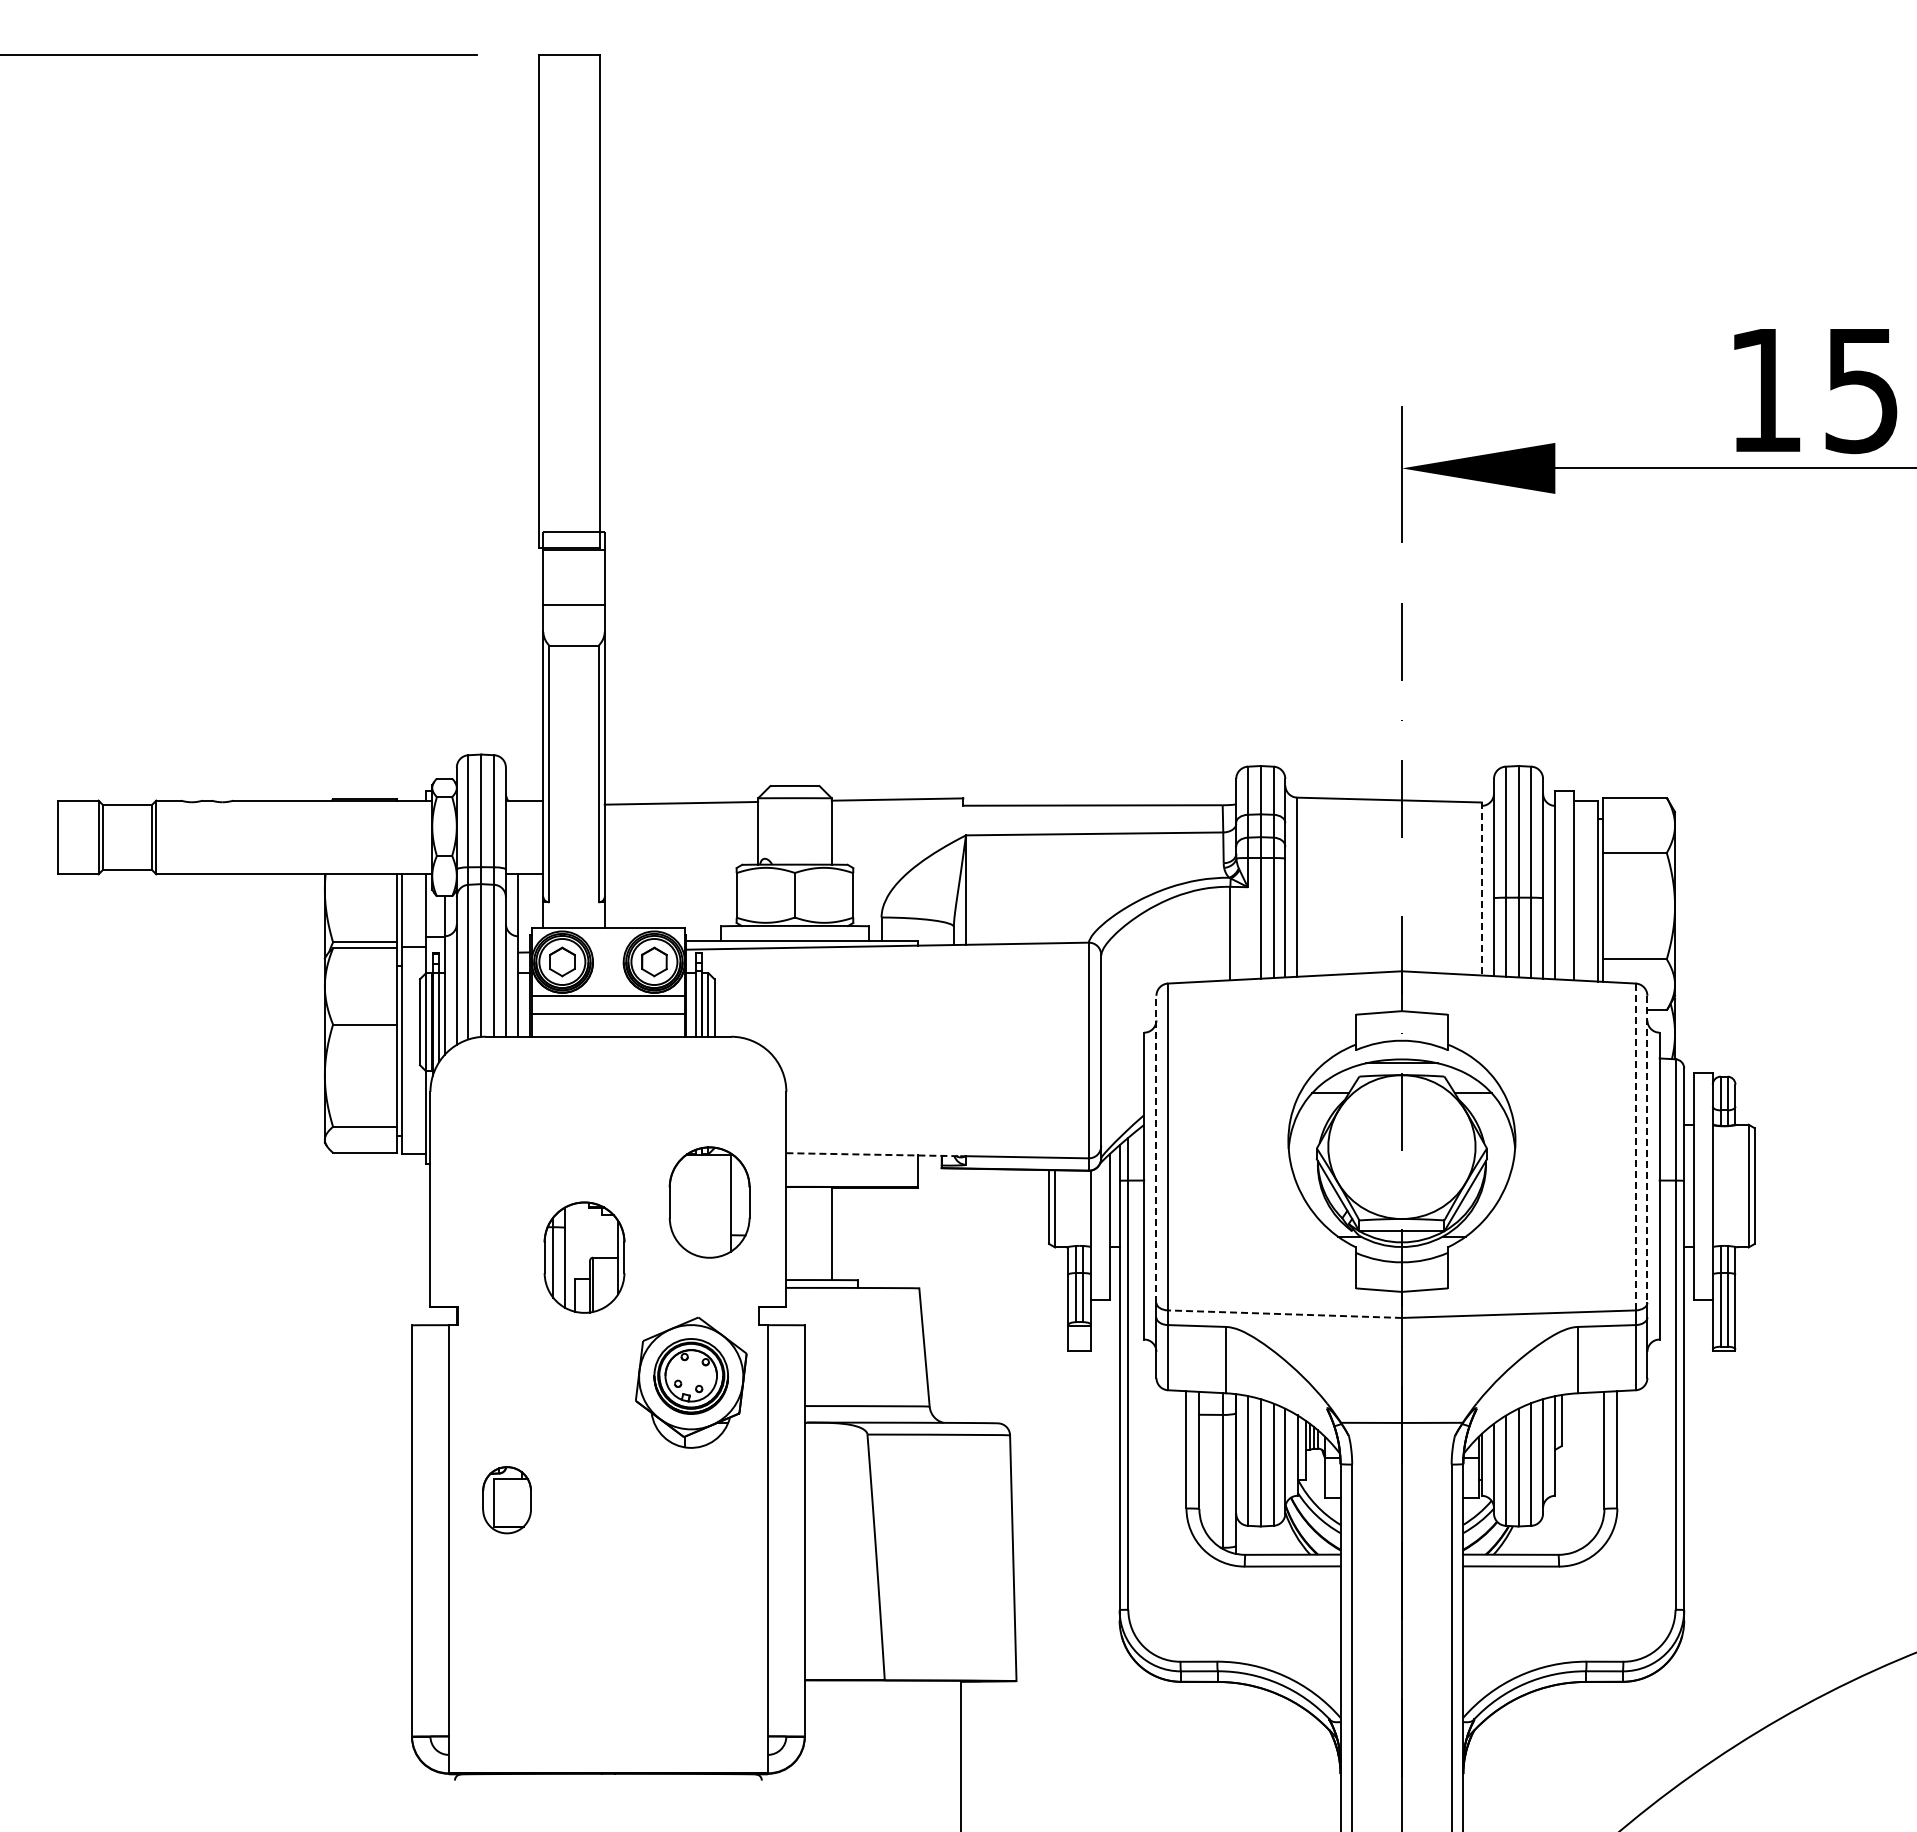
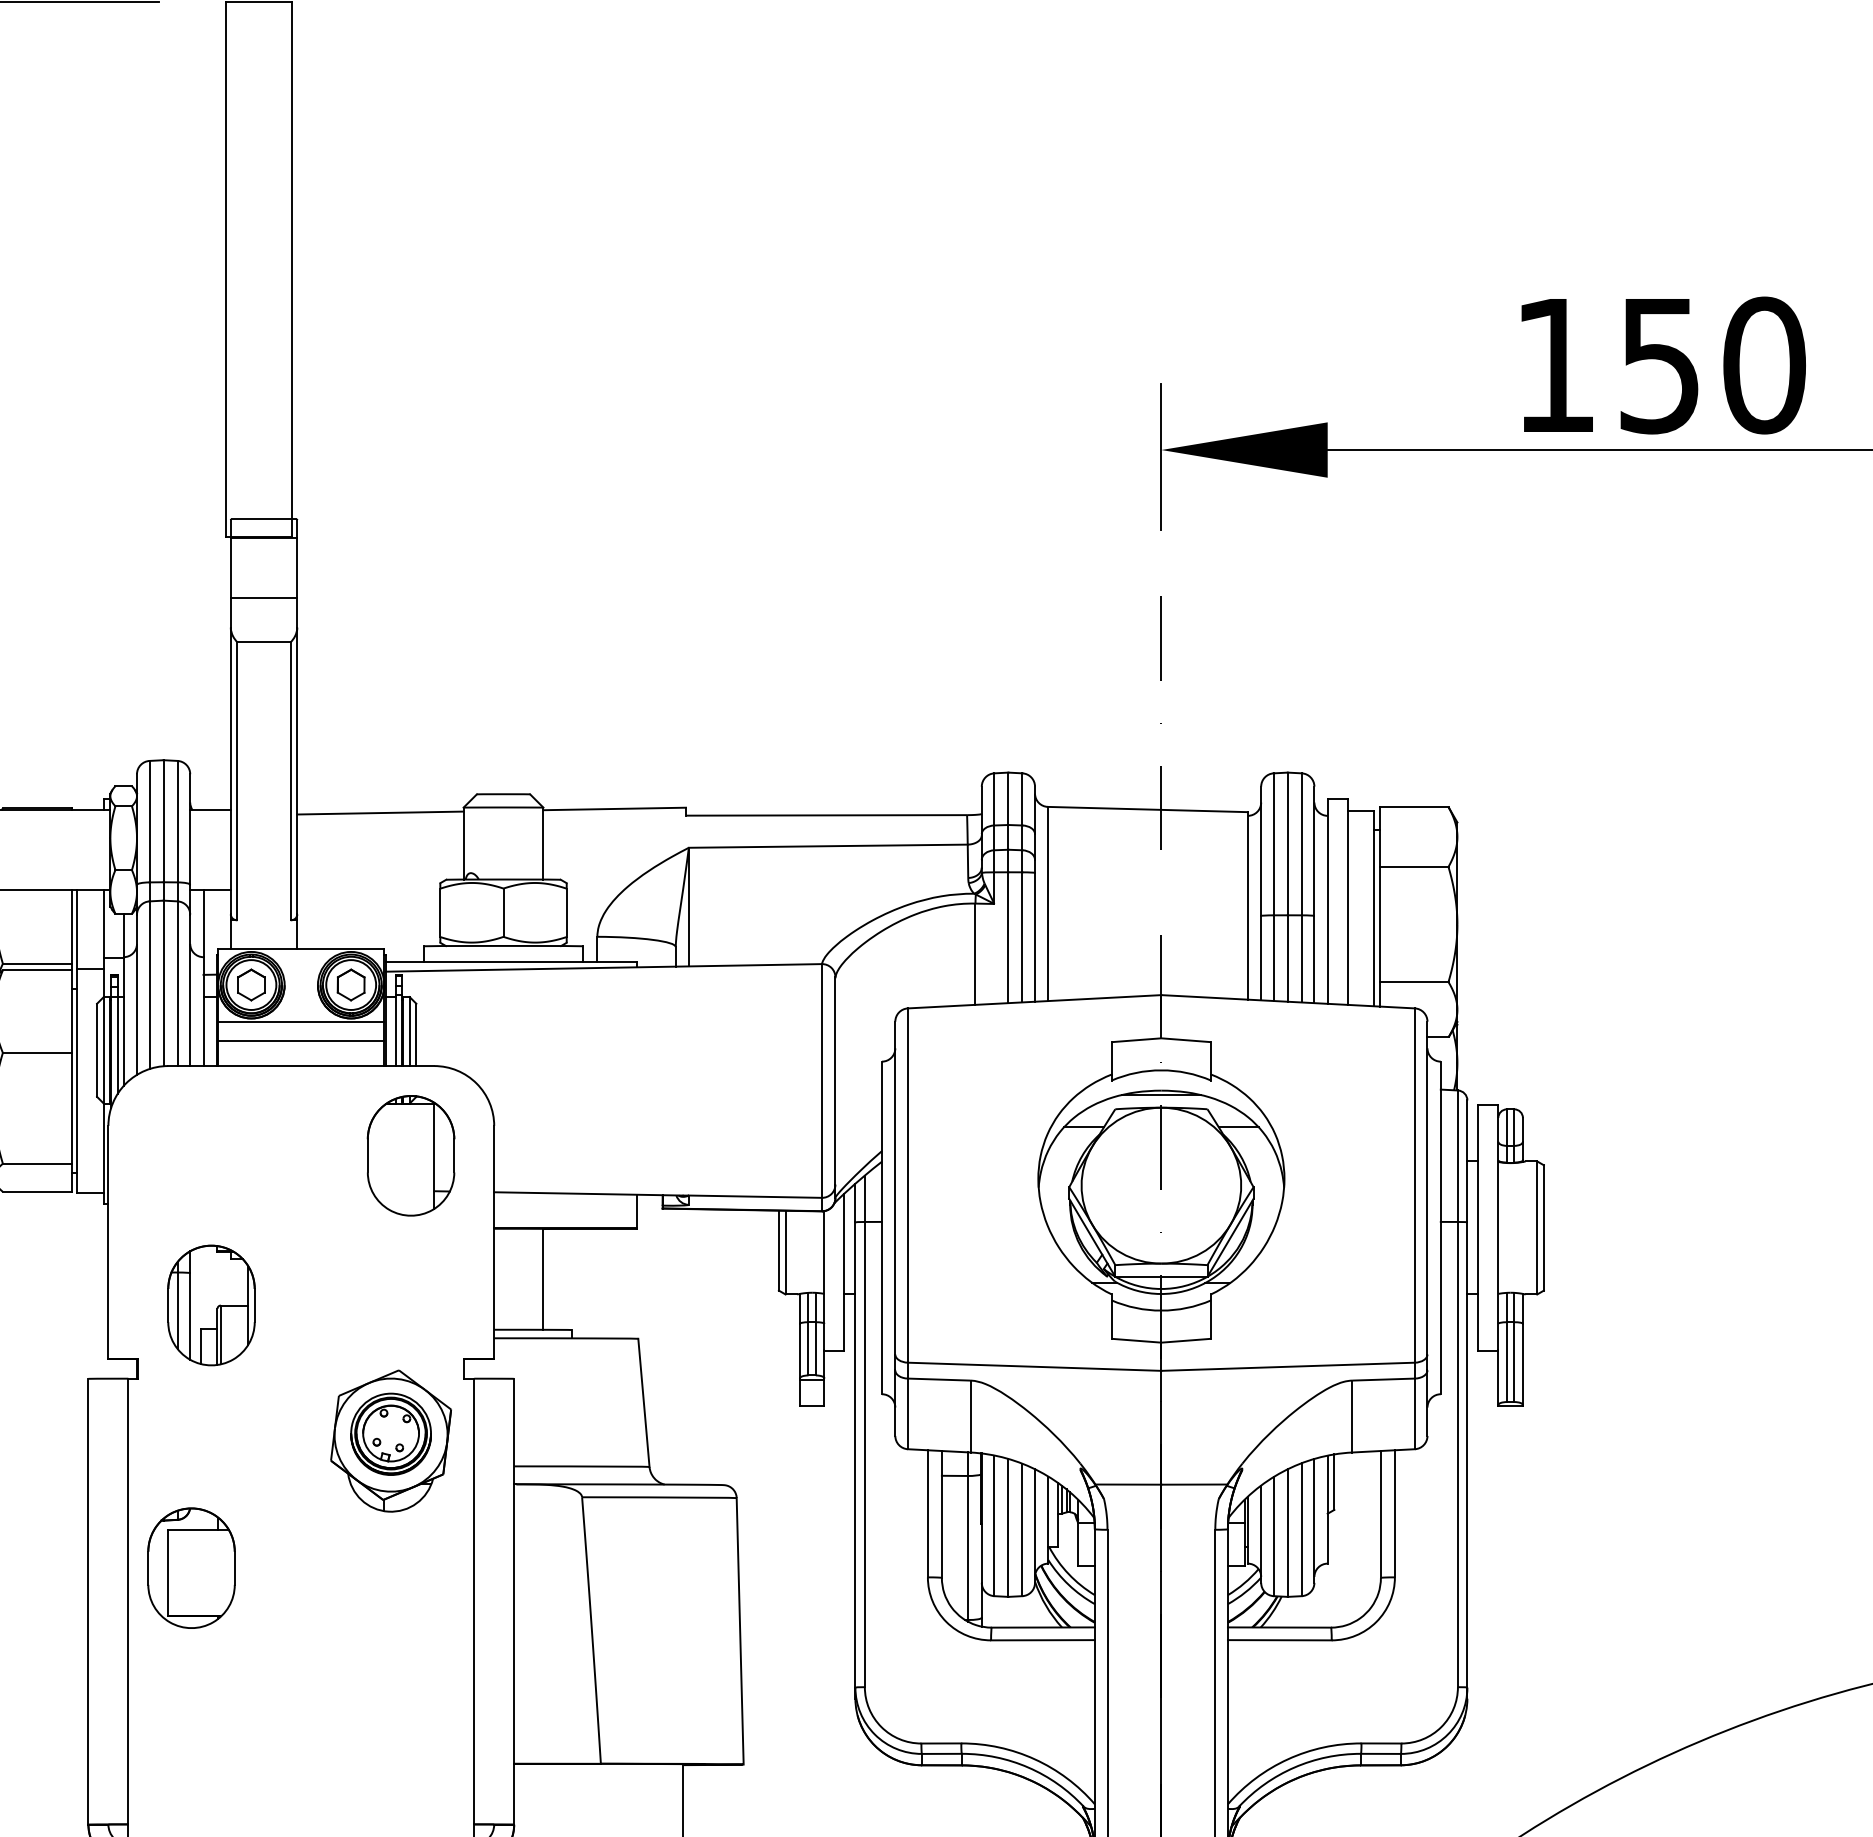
line: (1481, 889) -> (1247, 906), dashed -> solid
line: (1635, 1146) -> (1414, 1185), dashed -> solid
line: (1156, 1149) -> (895, 1188), dashed -> solid
line: (1647, 1149) -> (1427, 1188), dashed -> solid
line: (873, 1154) -> (588, 1193), dashed -> solid
part: (709, 1202) -> (410, 1155), moved
part: (584, 1257) -> (211, 1305), moved
line: (1285, 1314) -> (1035, 1367), dashed -> solid
part: (506, 1500) -> (190, 1568), size x1.67

